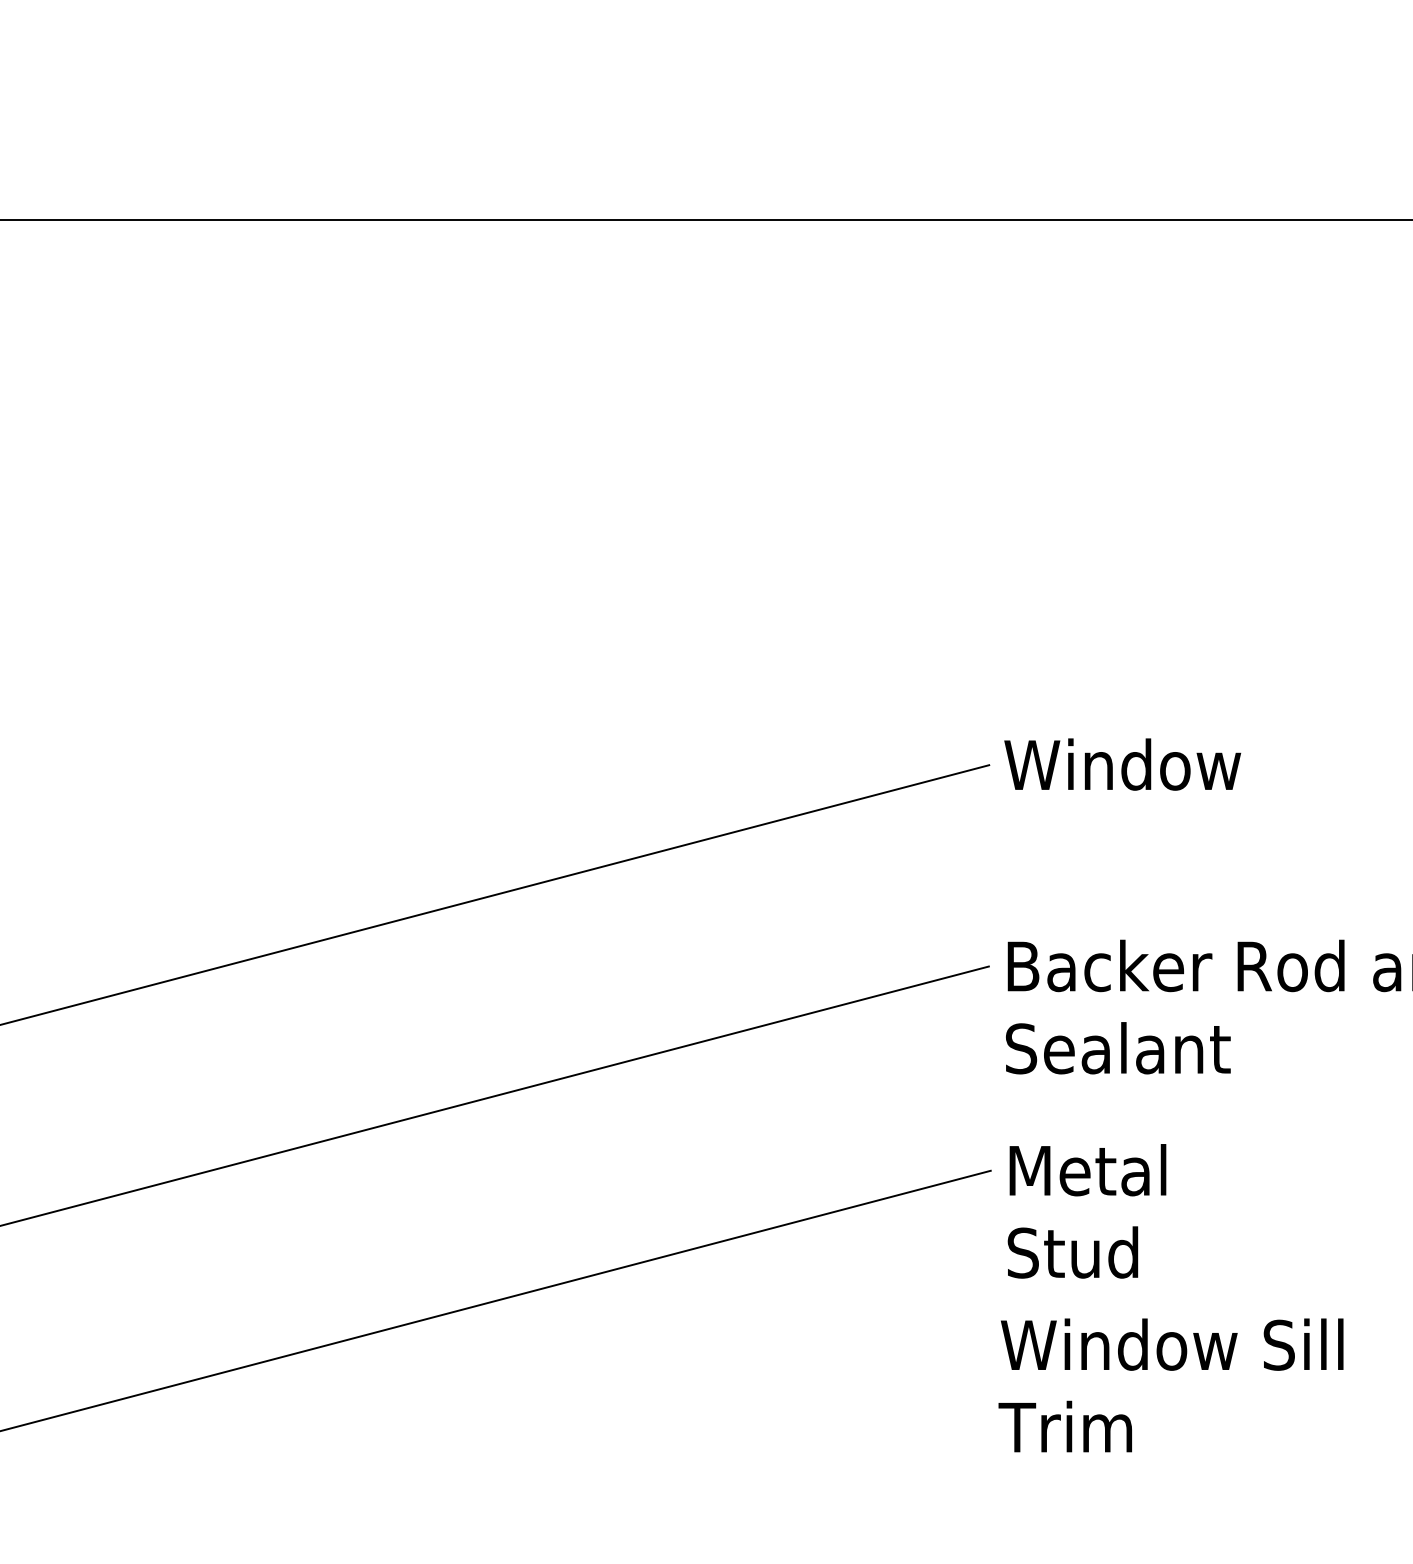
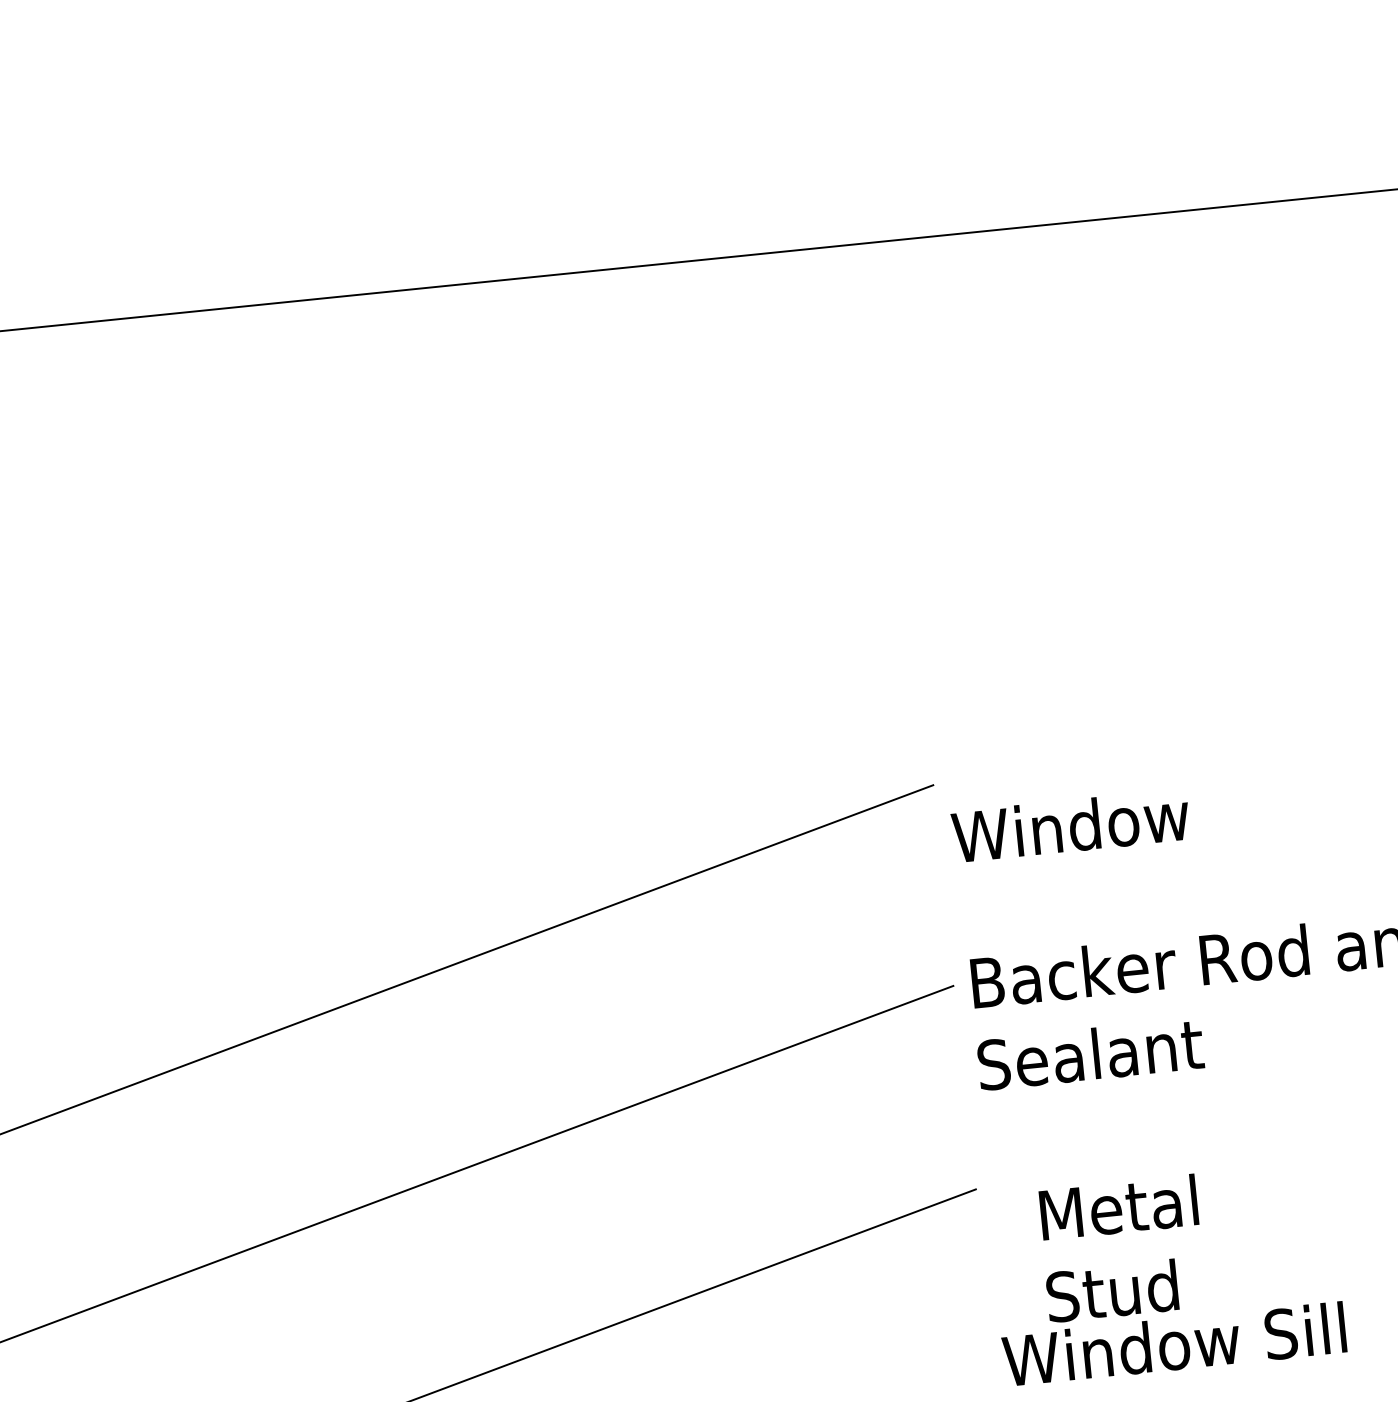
text: (1122, 764) -> (1070, 825), moved
text: (1086, 1211) -> (1121, 1248), moved

